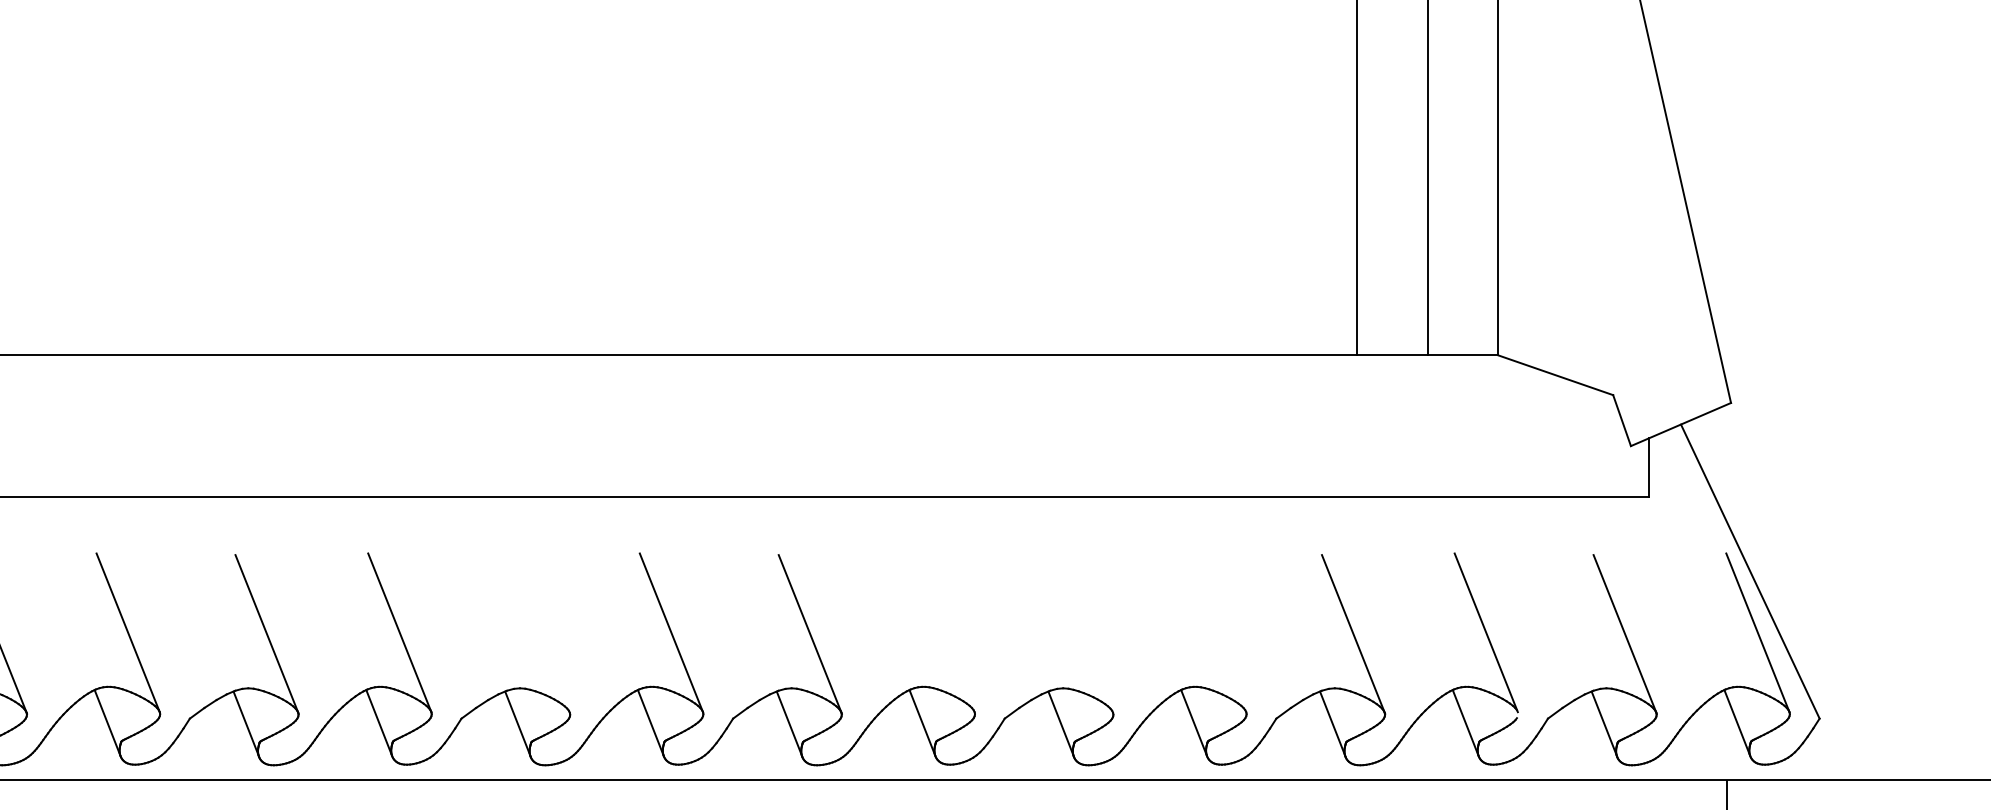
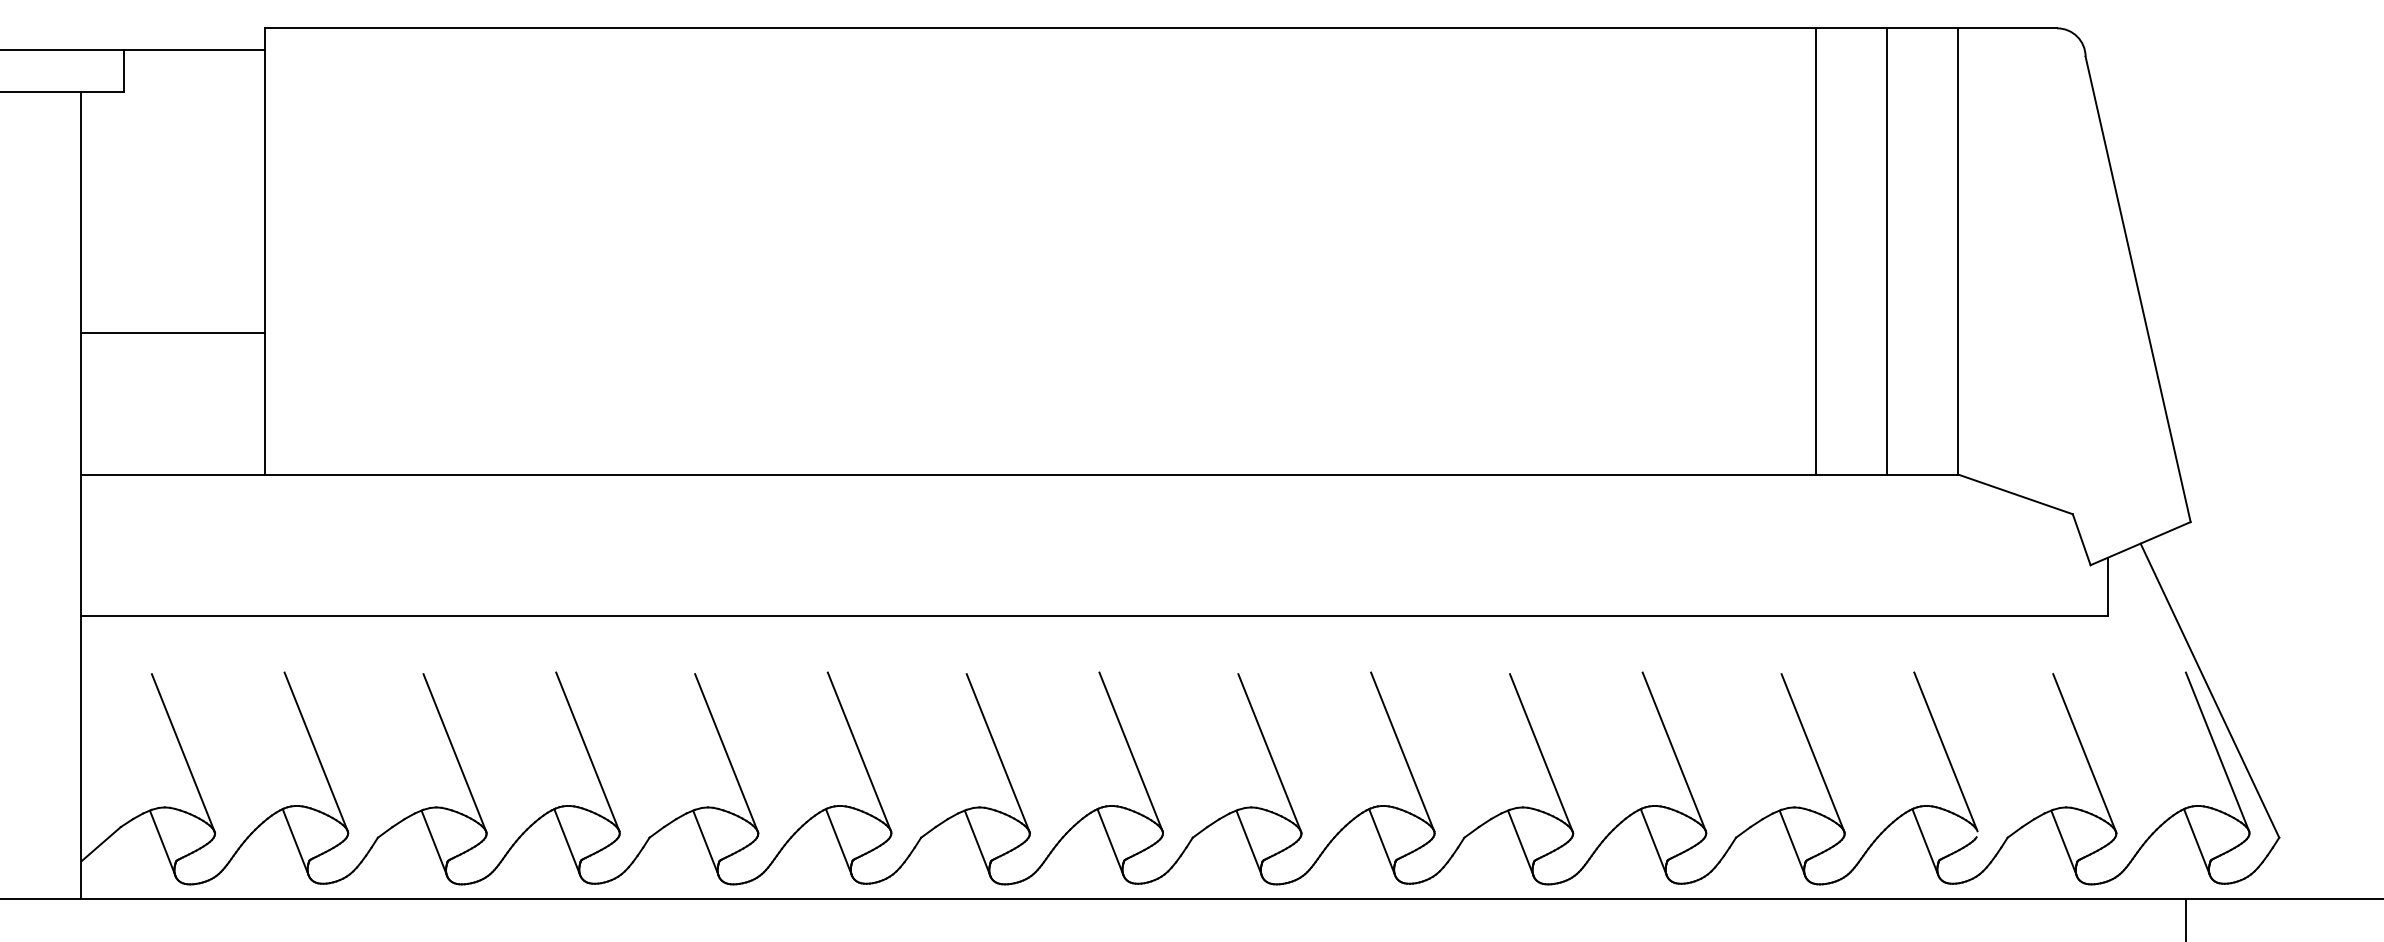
line: (942, 632) -> (1402, 751), added
line: (1213, 632) -> (1673, 751), added
line: (537, 634) -> (997, 753), added
line: (1081, 634) -> (1541, 753), added

